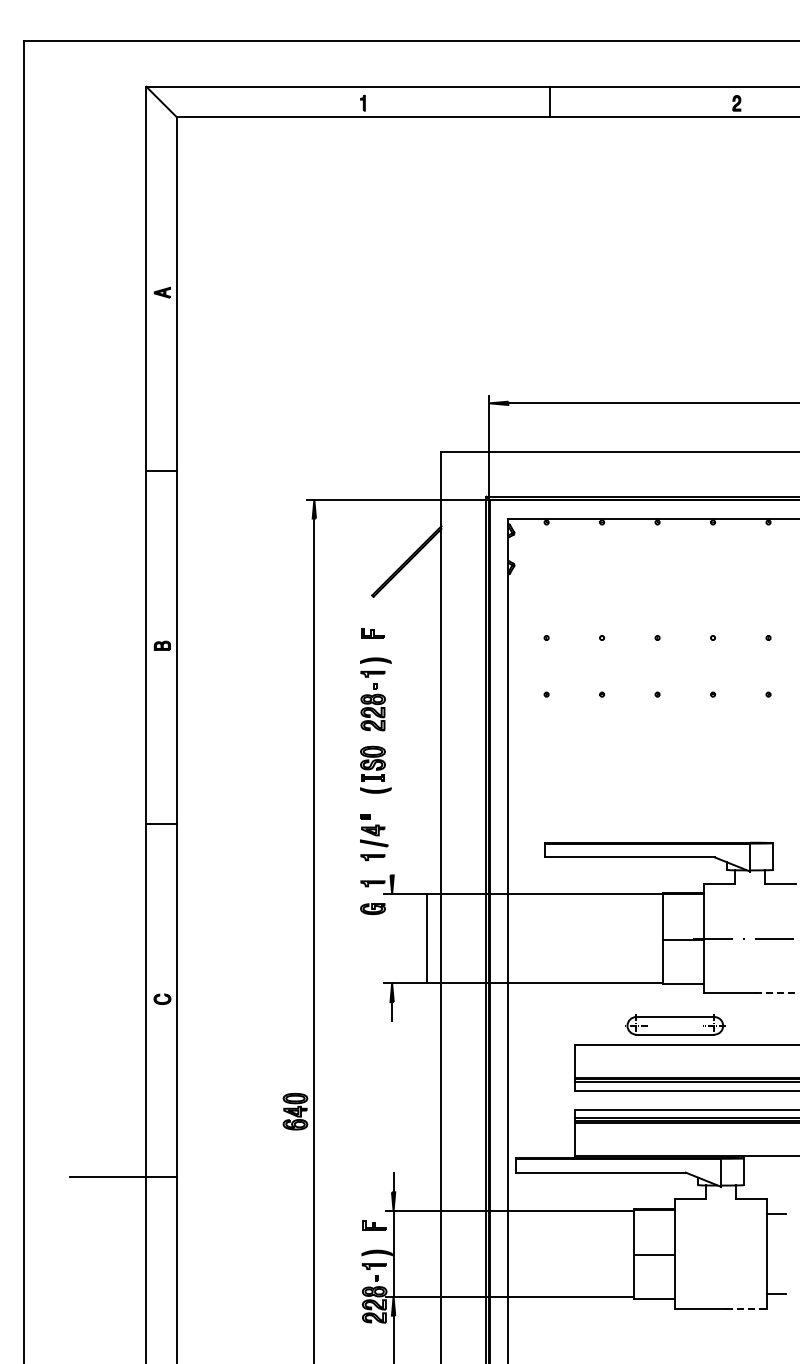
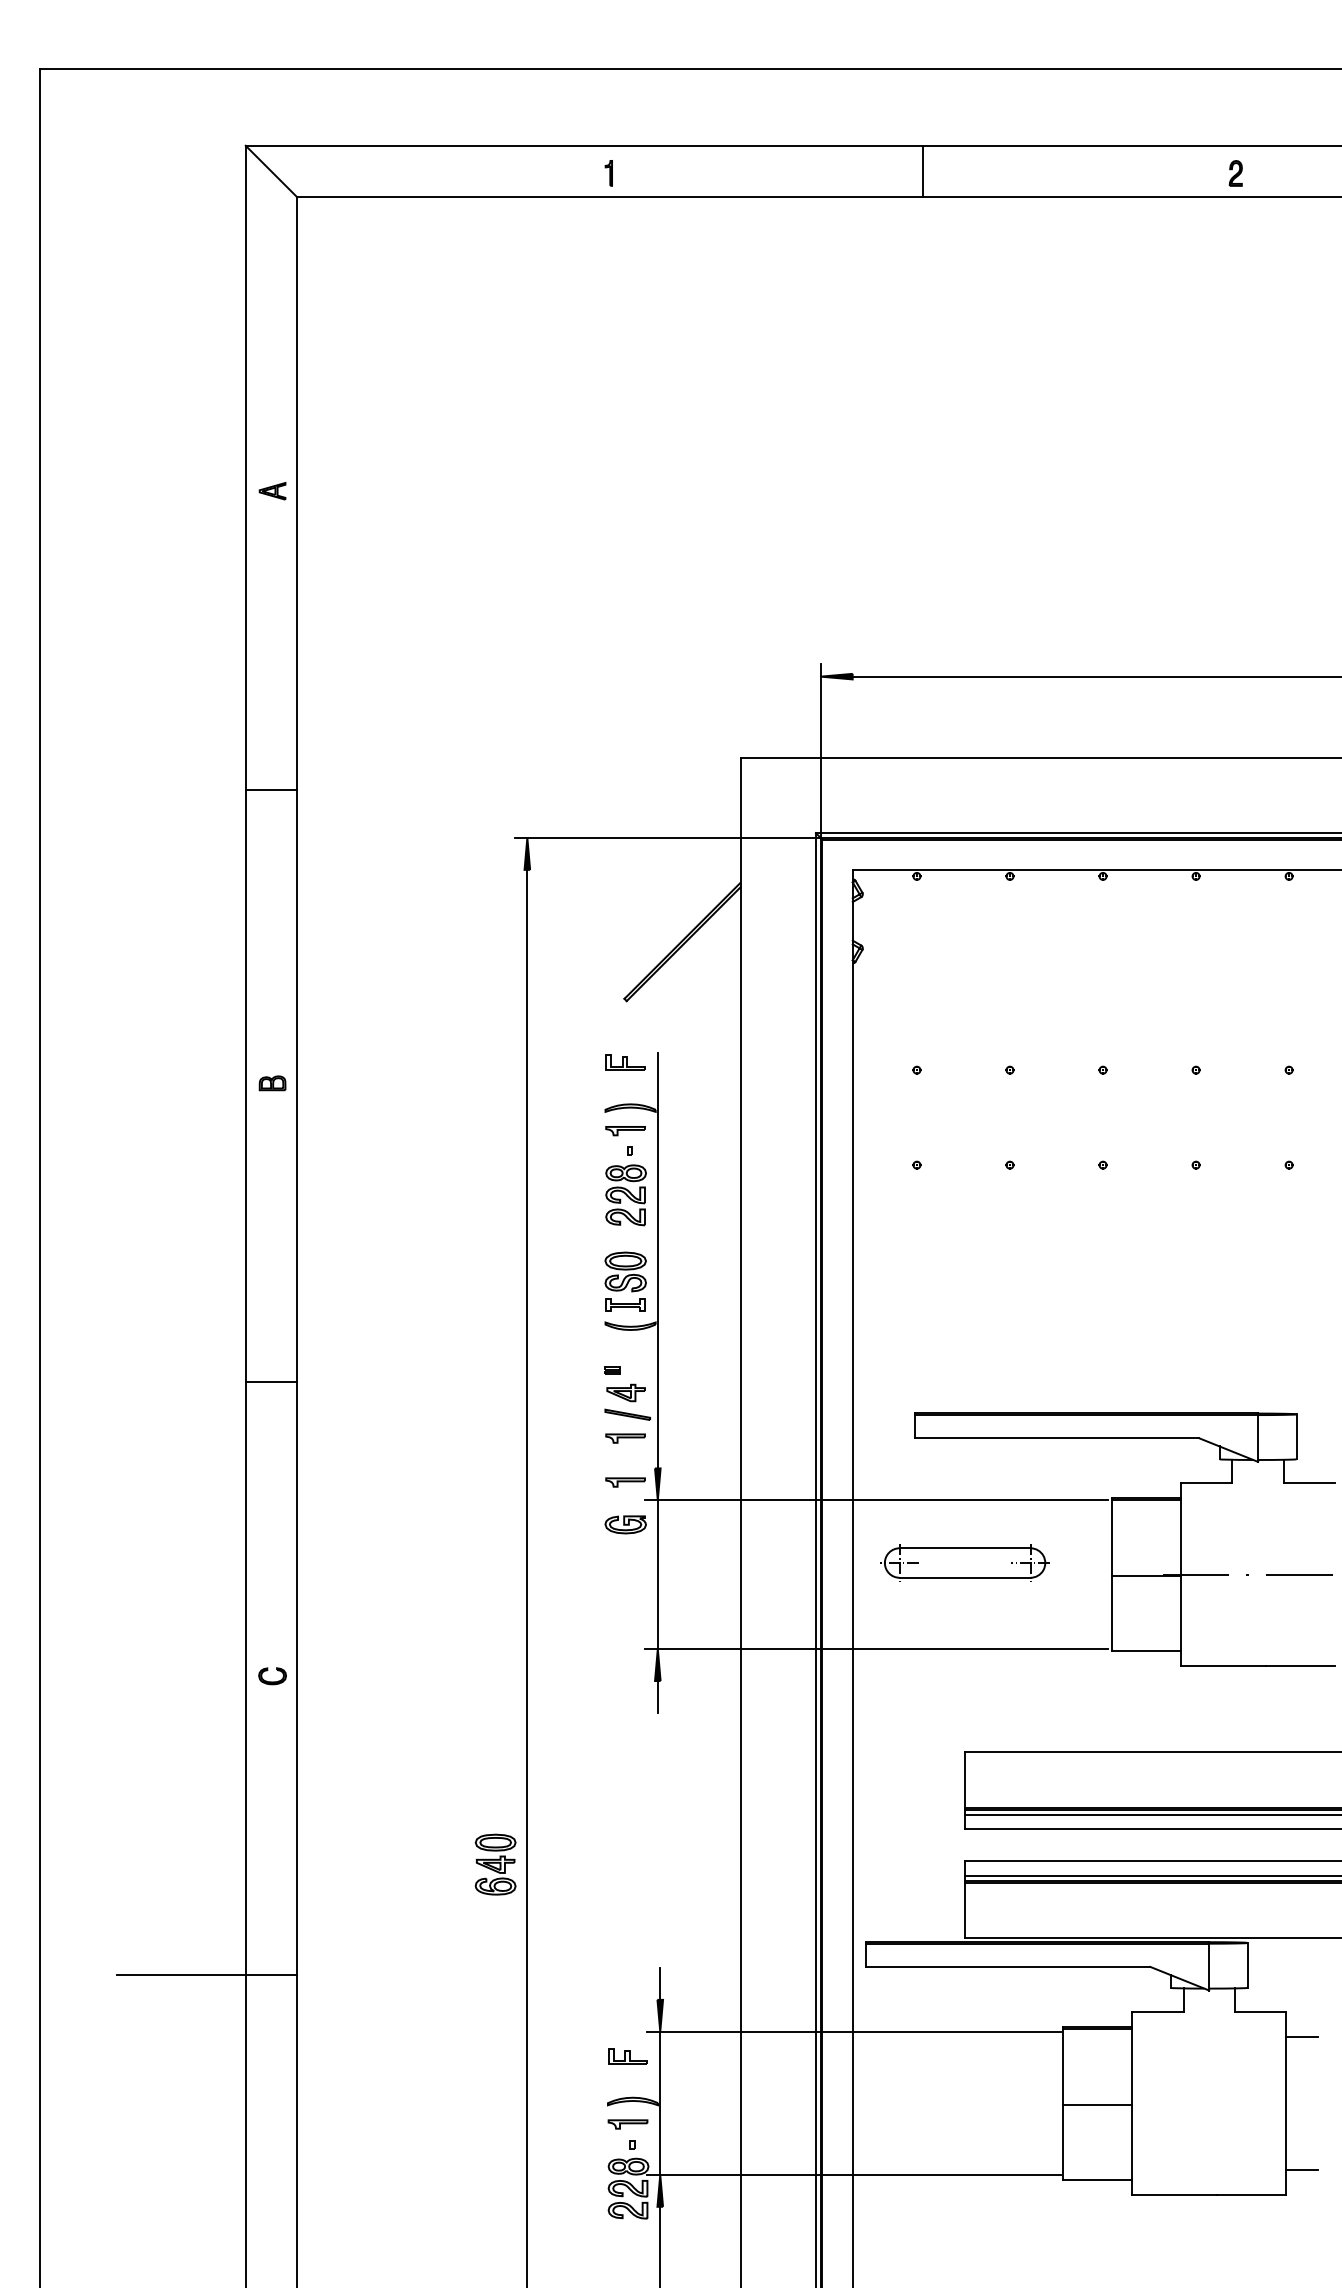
line: (392, 751) -> (658, 1260), added
line: (427, 938) -> (658, 1574), moved
line: (775, 993) -> (1300, 1666), dashed -> solid
part: (675, 1024) -> (965, 1560), moved
line: (746, 1308) -> (1252, 2194), dashed -> solid

